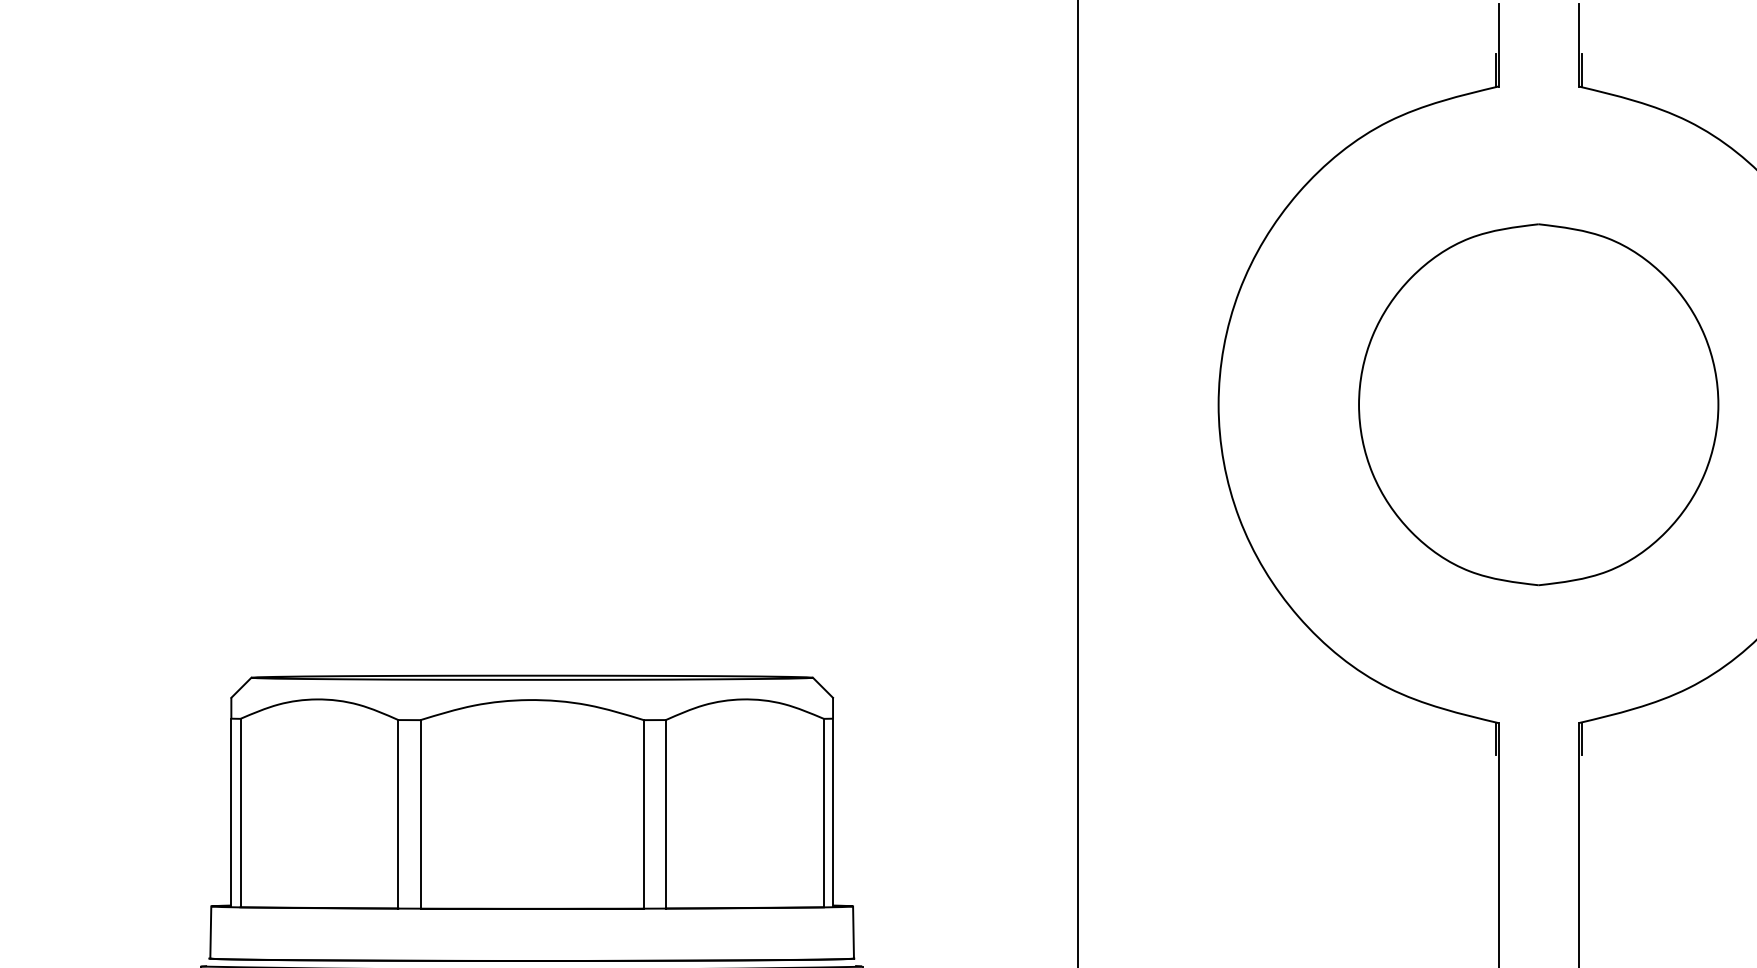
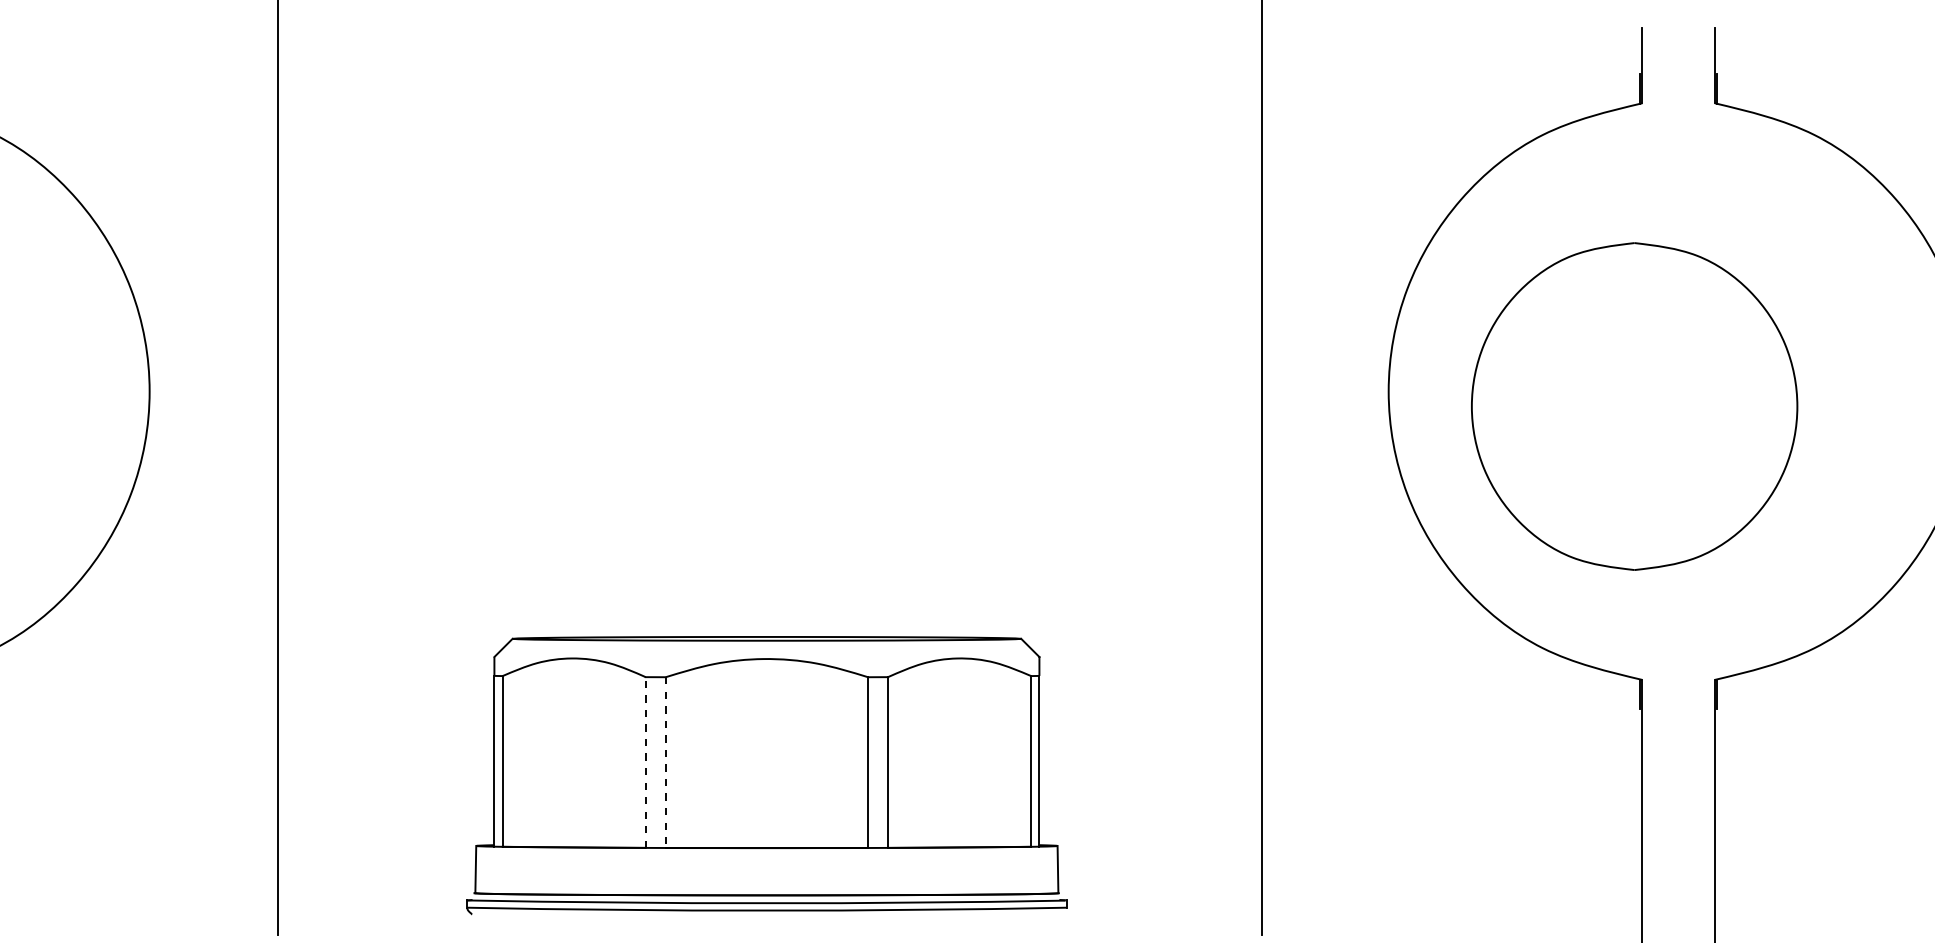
part: (1538, 404) -> (1634, 406), moved
line: (398, 814) -> (645, 762), solid -> dashed
line: (420, 815) -> (665, 763), solid -> dashed

